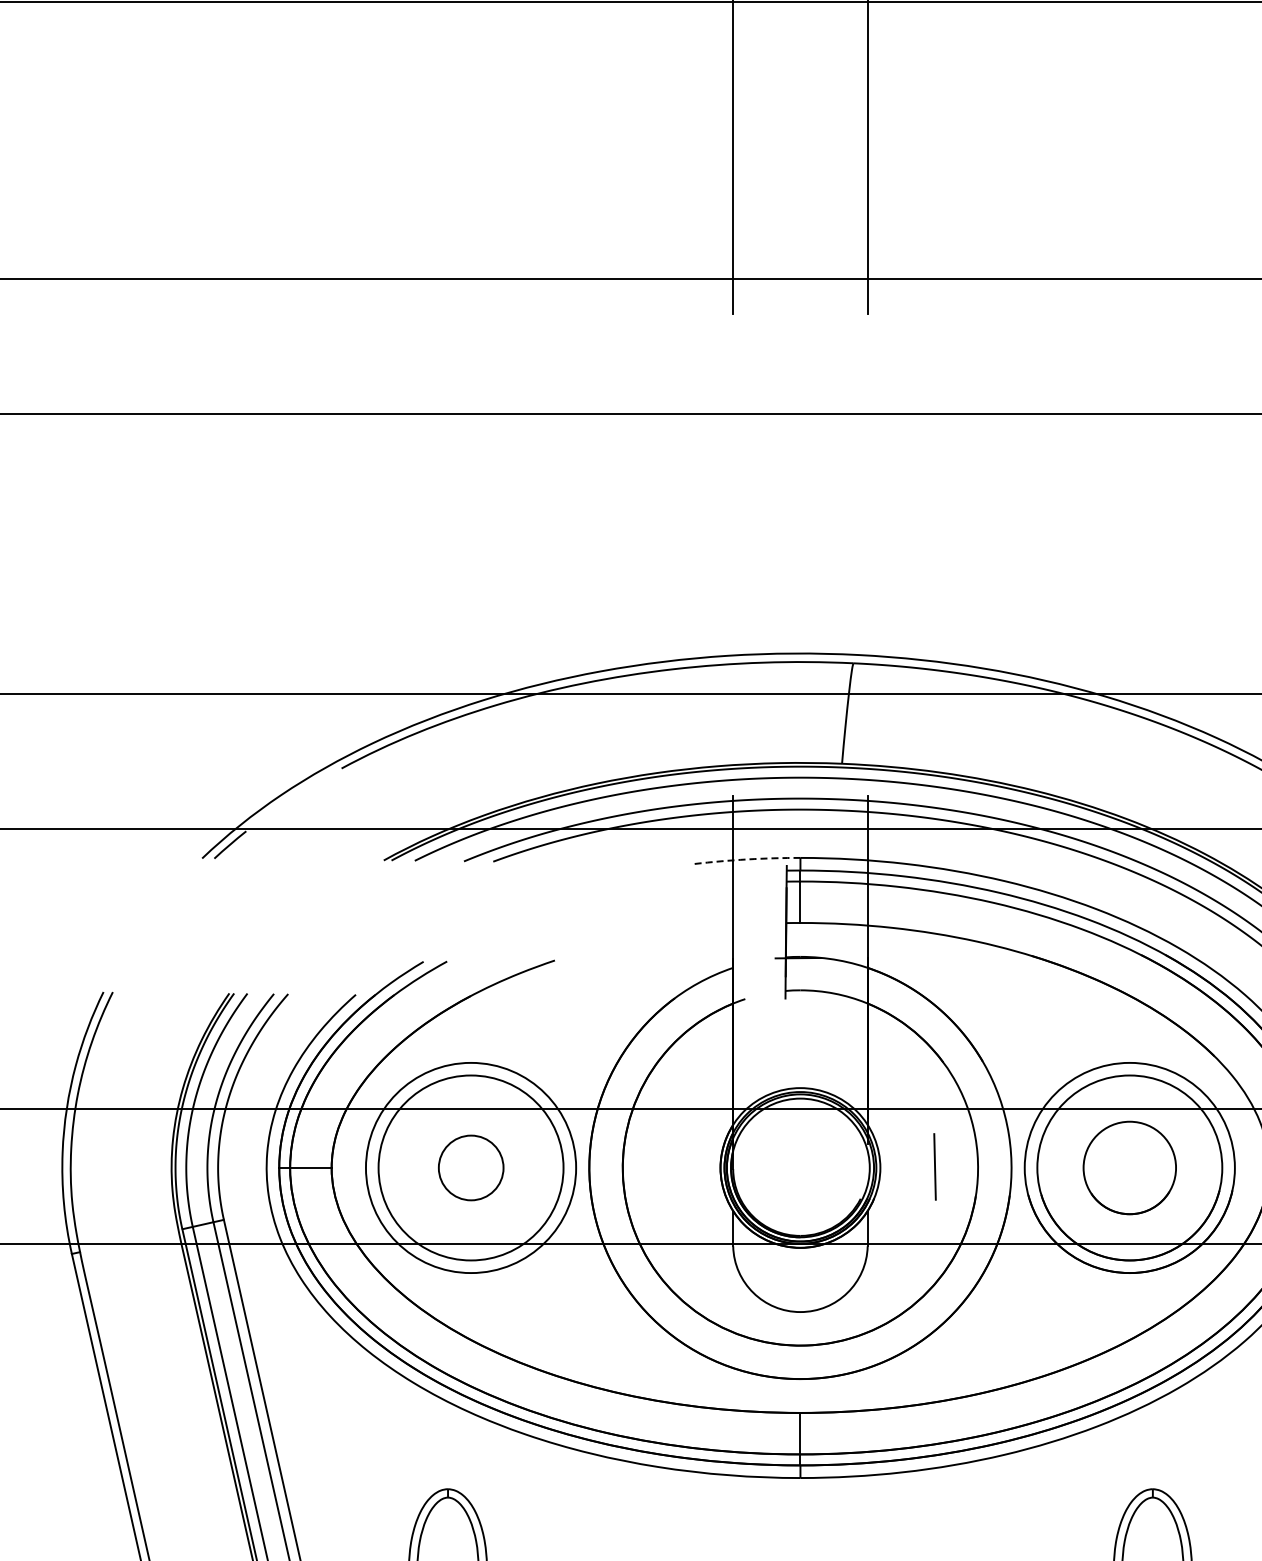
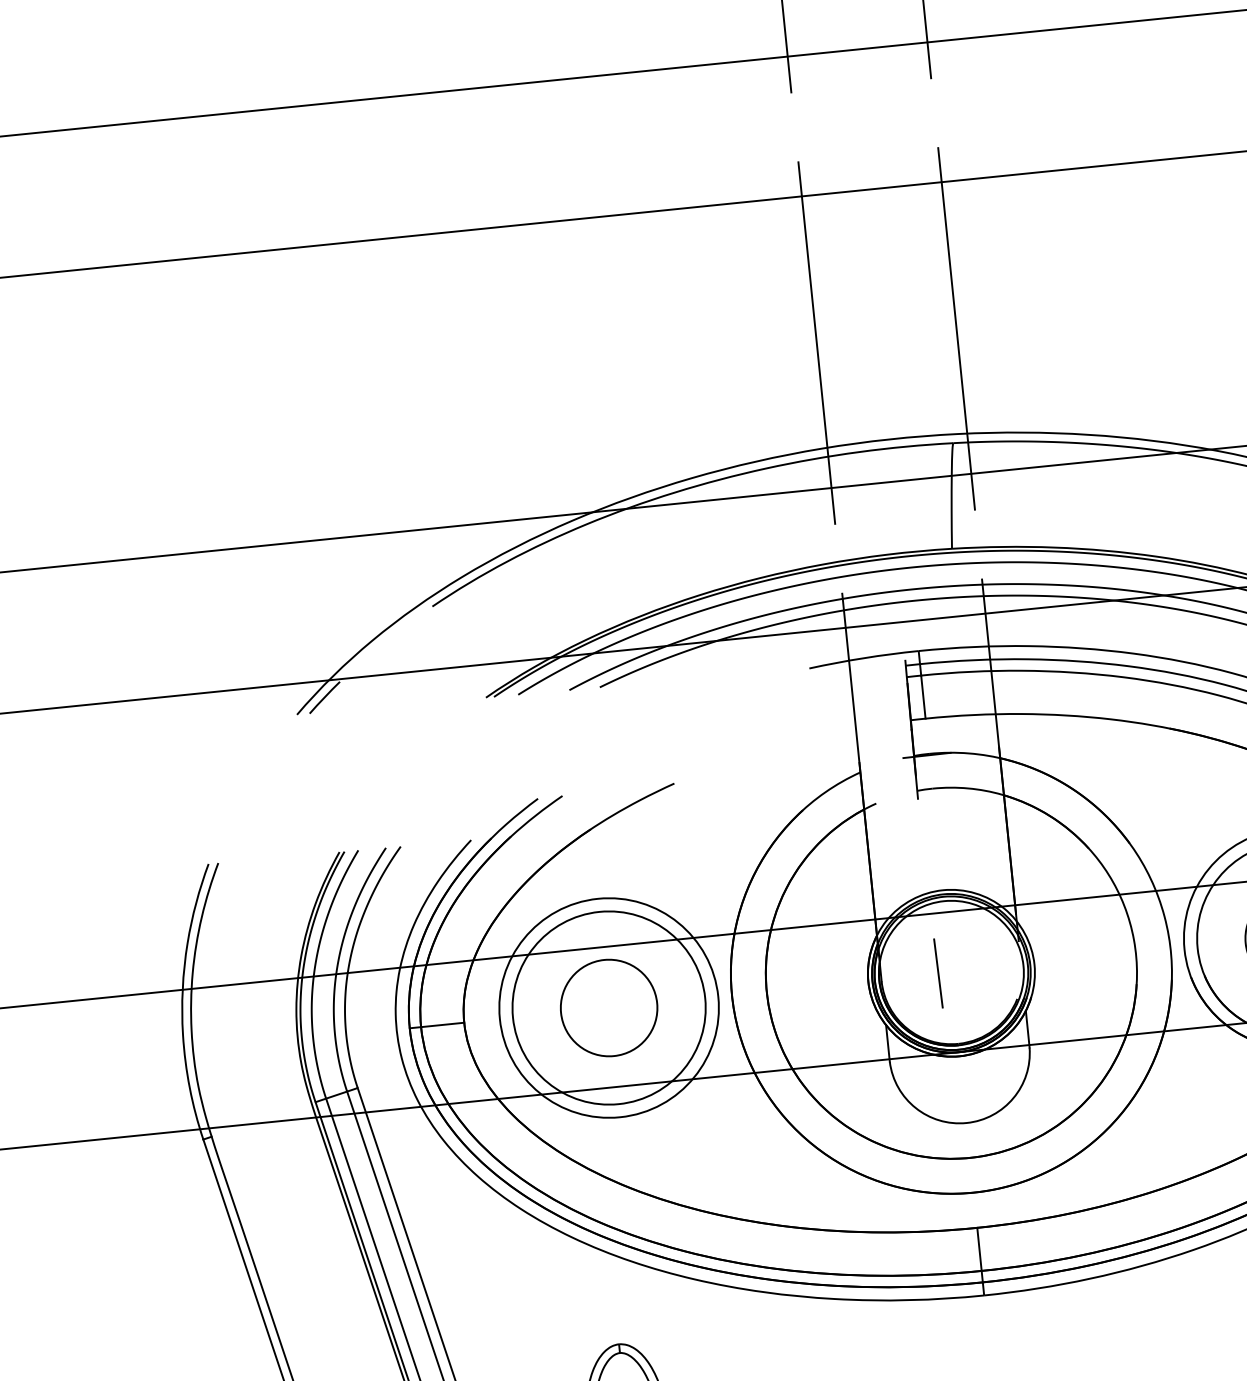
line: (733, 554) -> (817, 342), added
line: (867, 554) -> (956, 328), added
arc: (747, 859) -> (863, 658), dashed -> solid
line: (934, 1166) -> (937, 973), moved
circle: (471, 1167) -> (609, 1007), size x1.43

